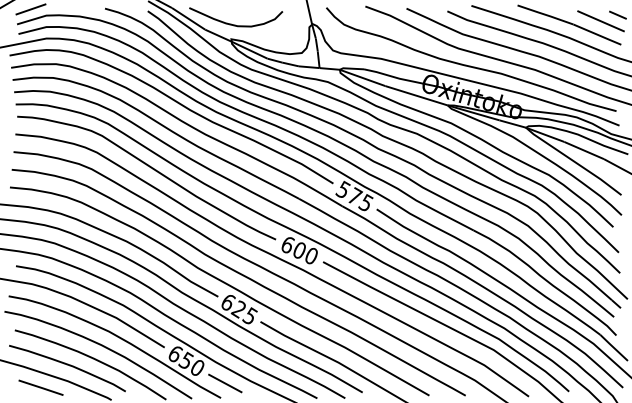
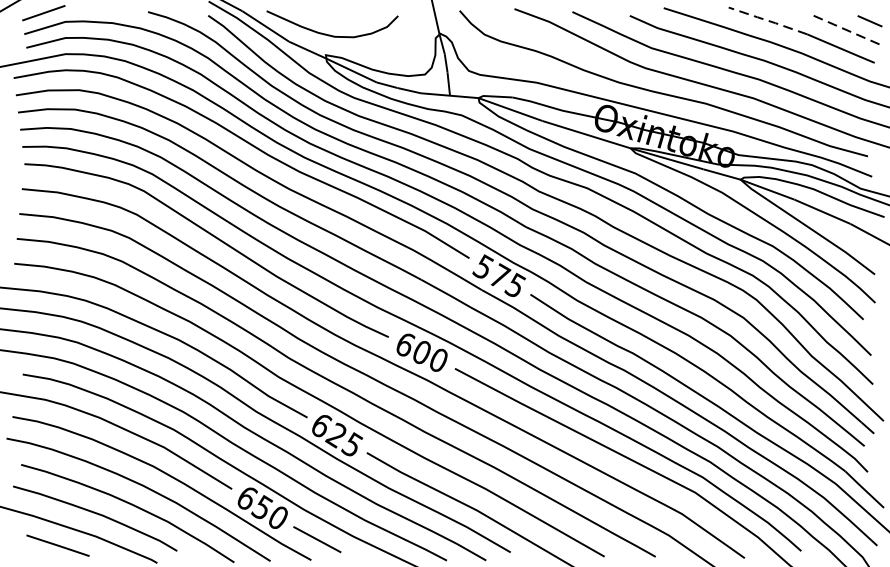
line: (545, 14) -> (768, 20), solid -> dashed
line: (601, 21) -> (846, 30), solid -> dashed

